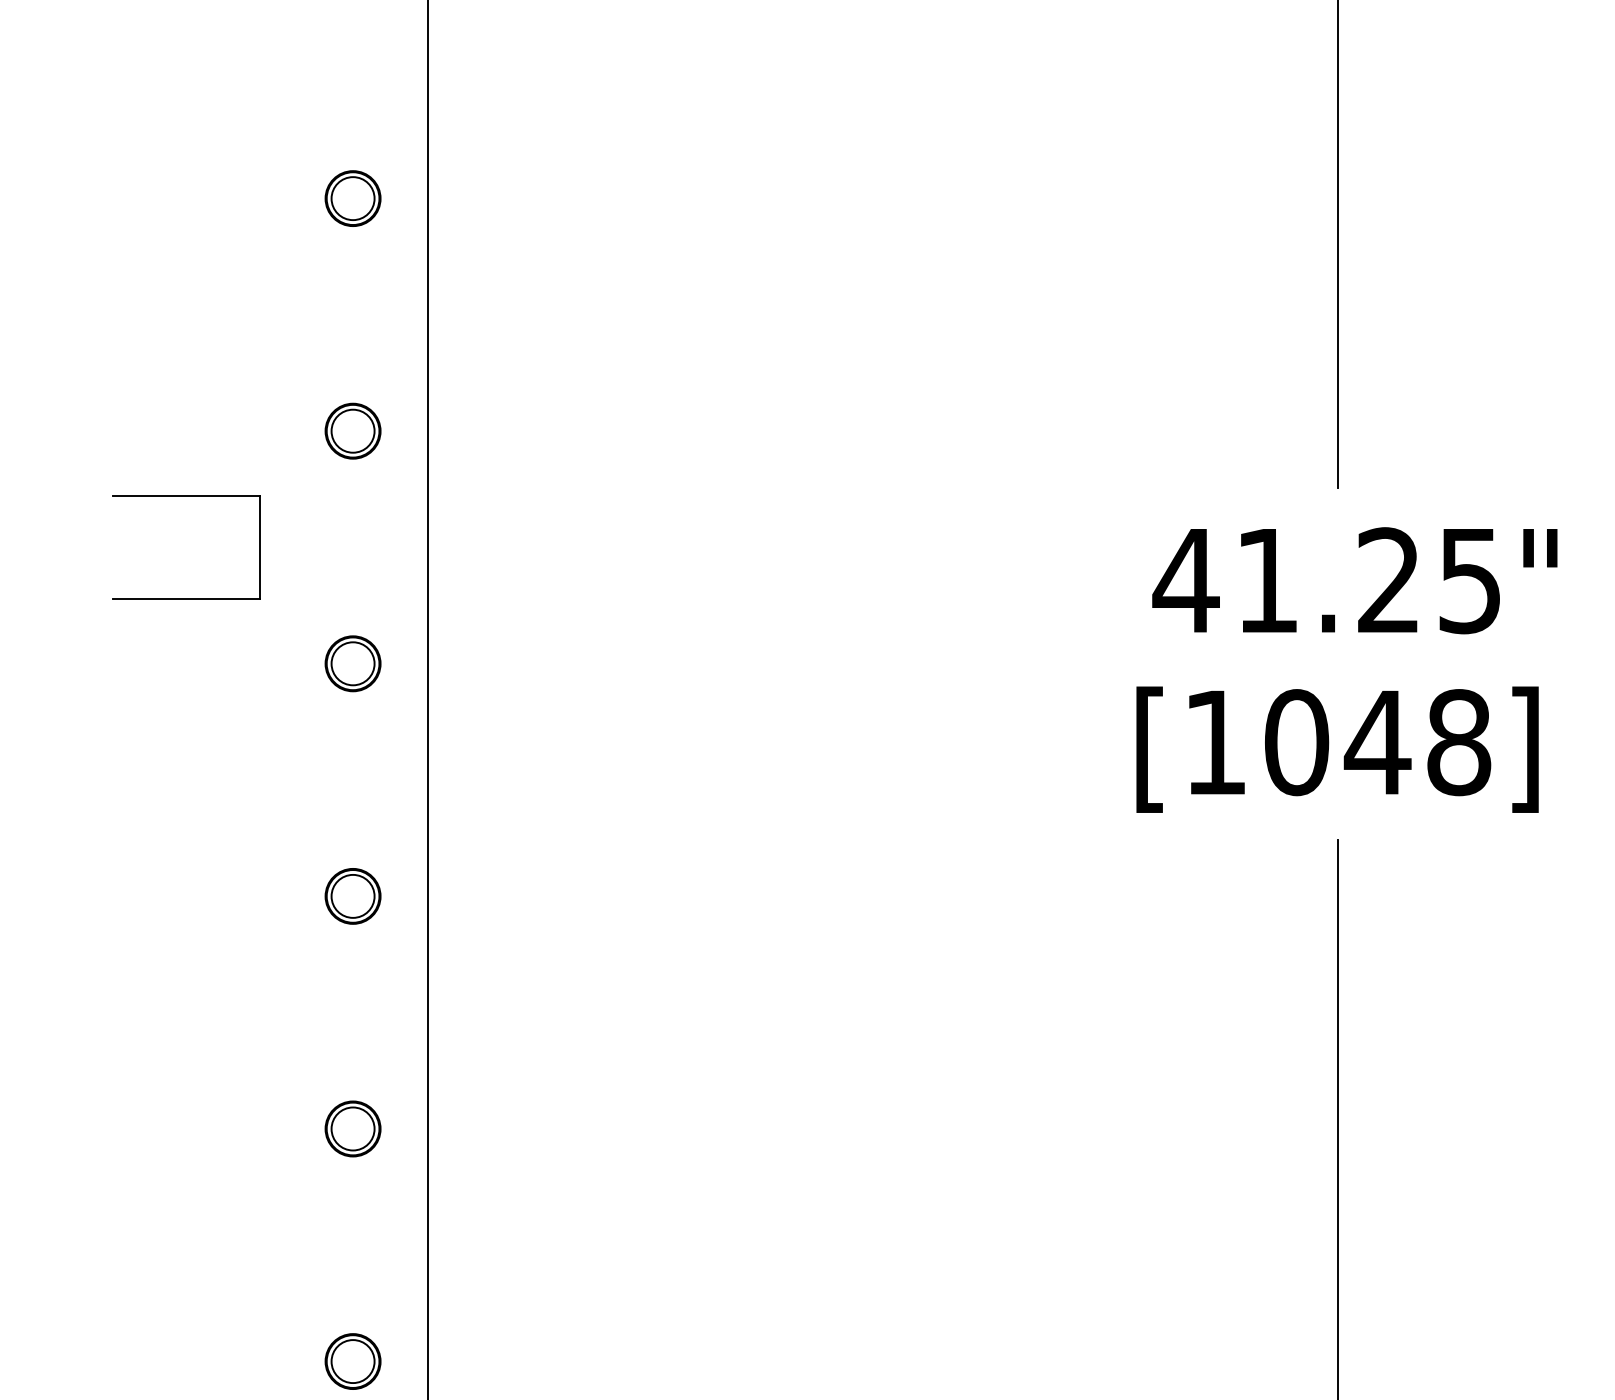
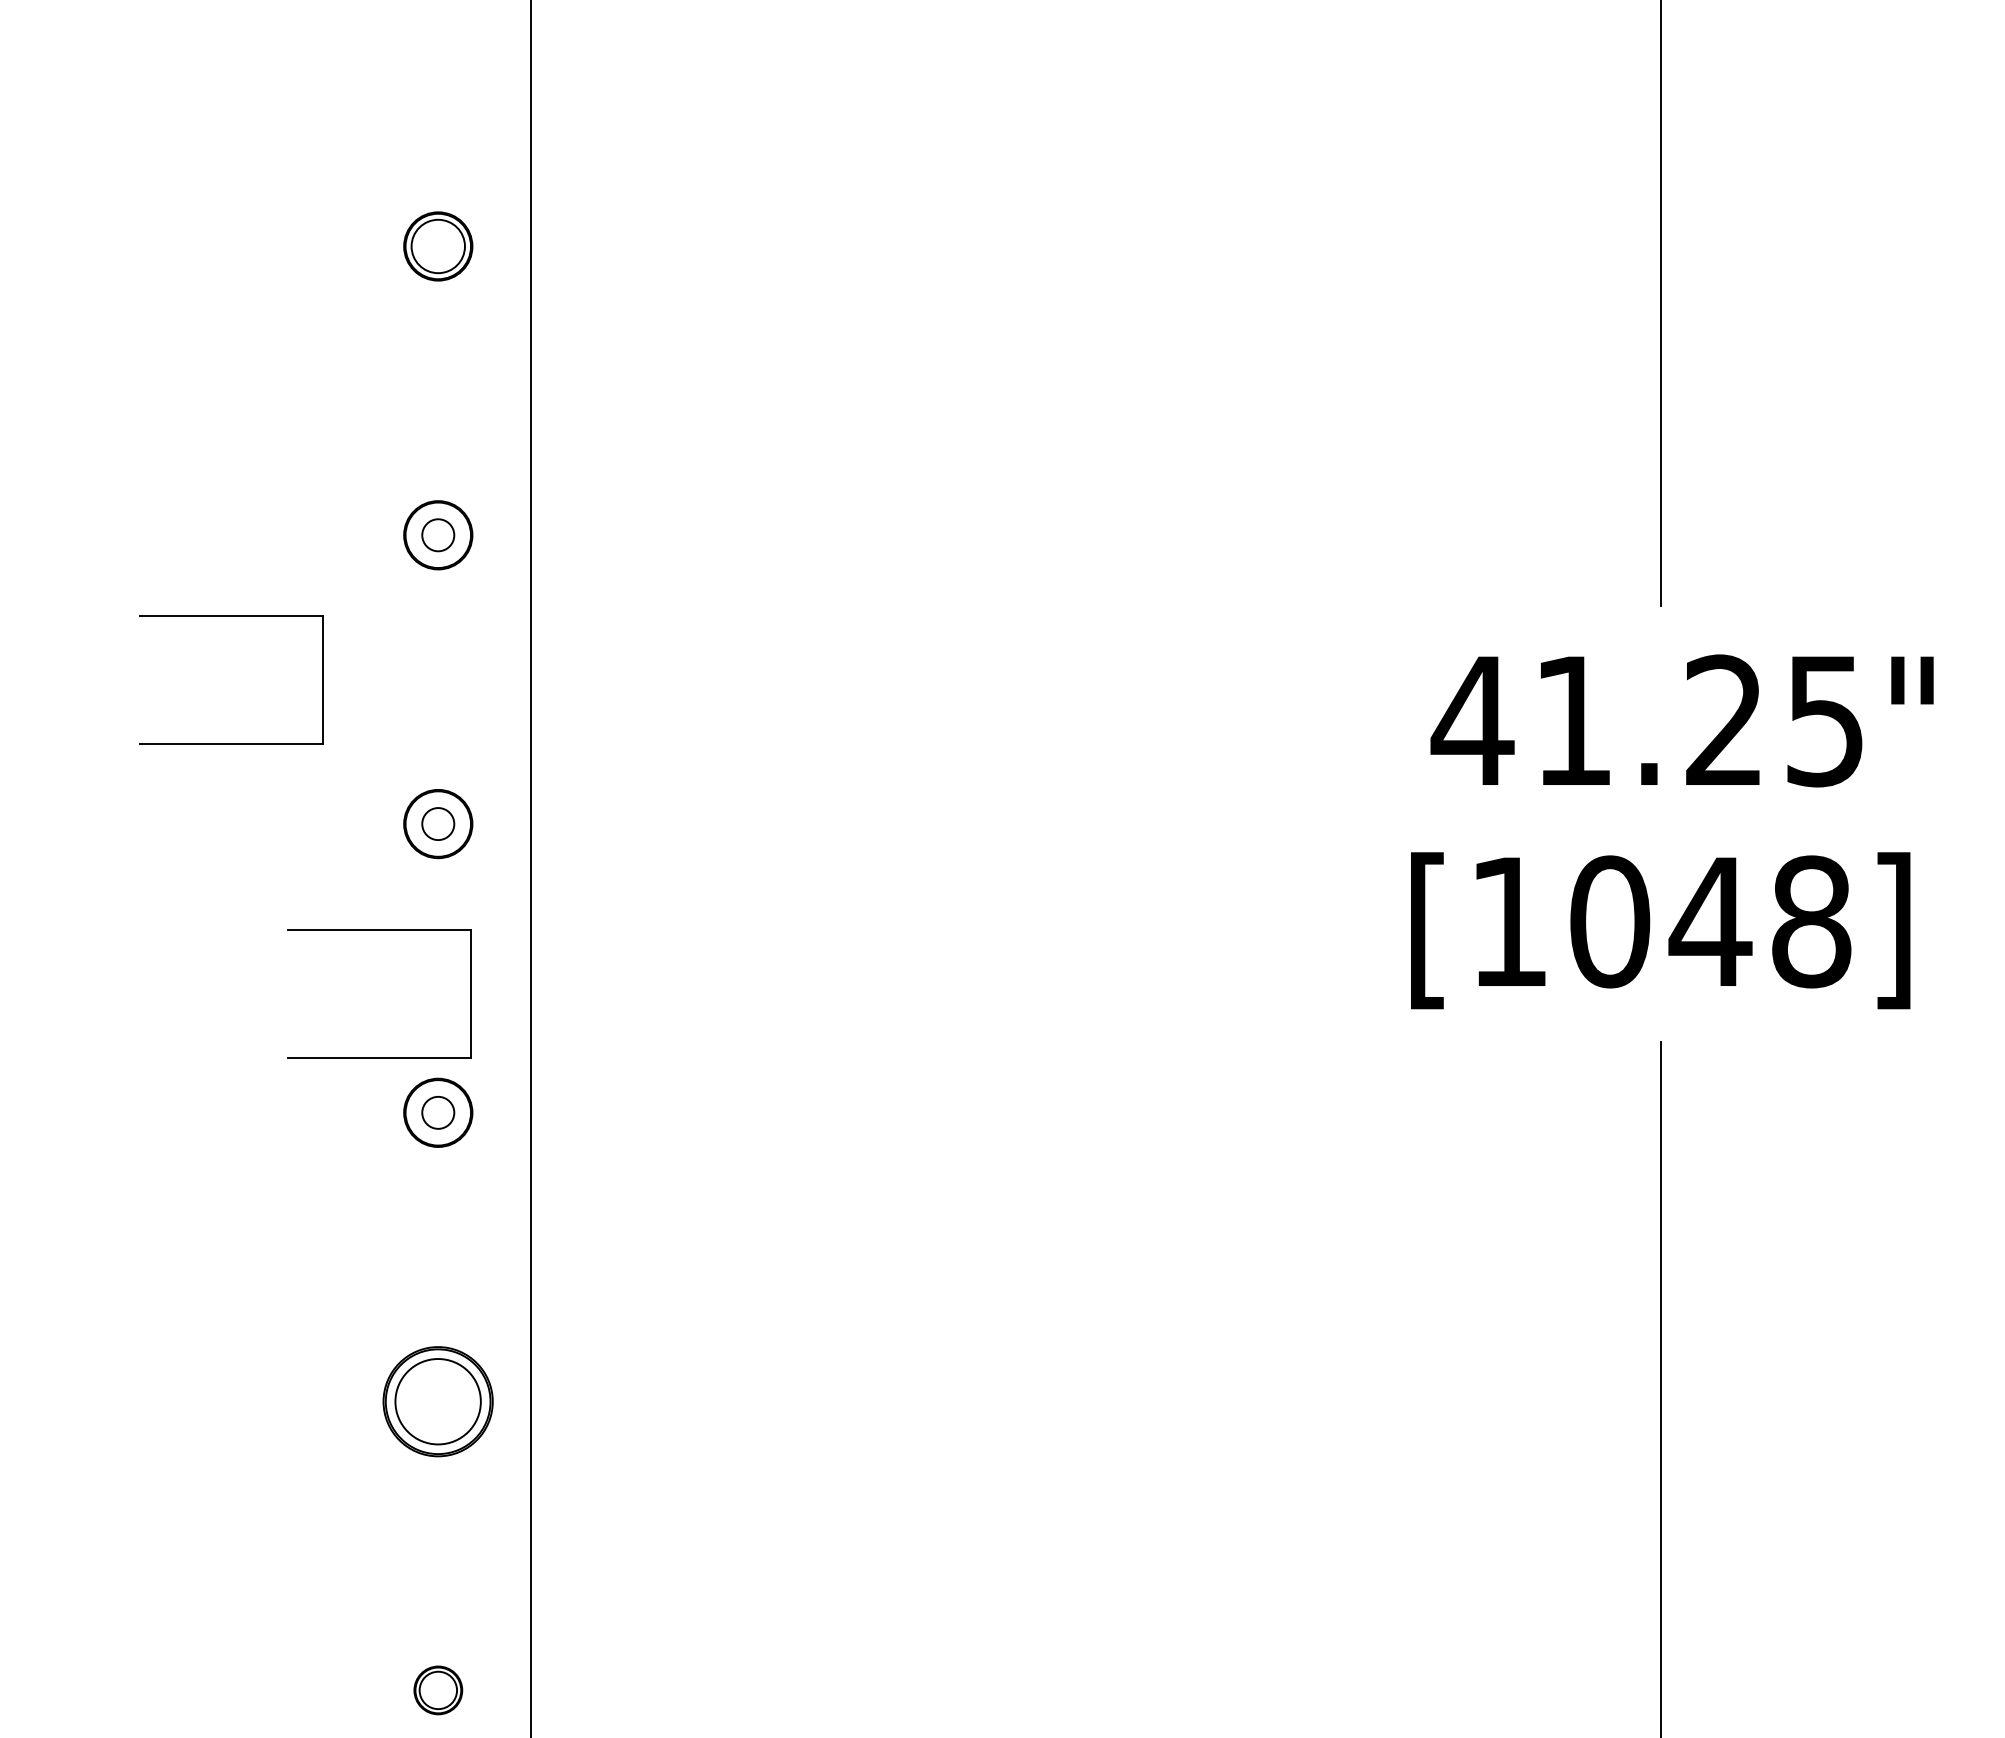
circle: (352, 430) -> (437, 534), size x0.6
circle: (352, 663) -> (437, 823), size x0.6
part: (305, 749) -> (379, 930), added
circle: (352, 896) -> (437, 1112), size x0.6
part: (353, 1128) -> (438, 1401), size x1.6
part: (353, 1361) -> (438, 1690), size x0.7

